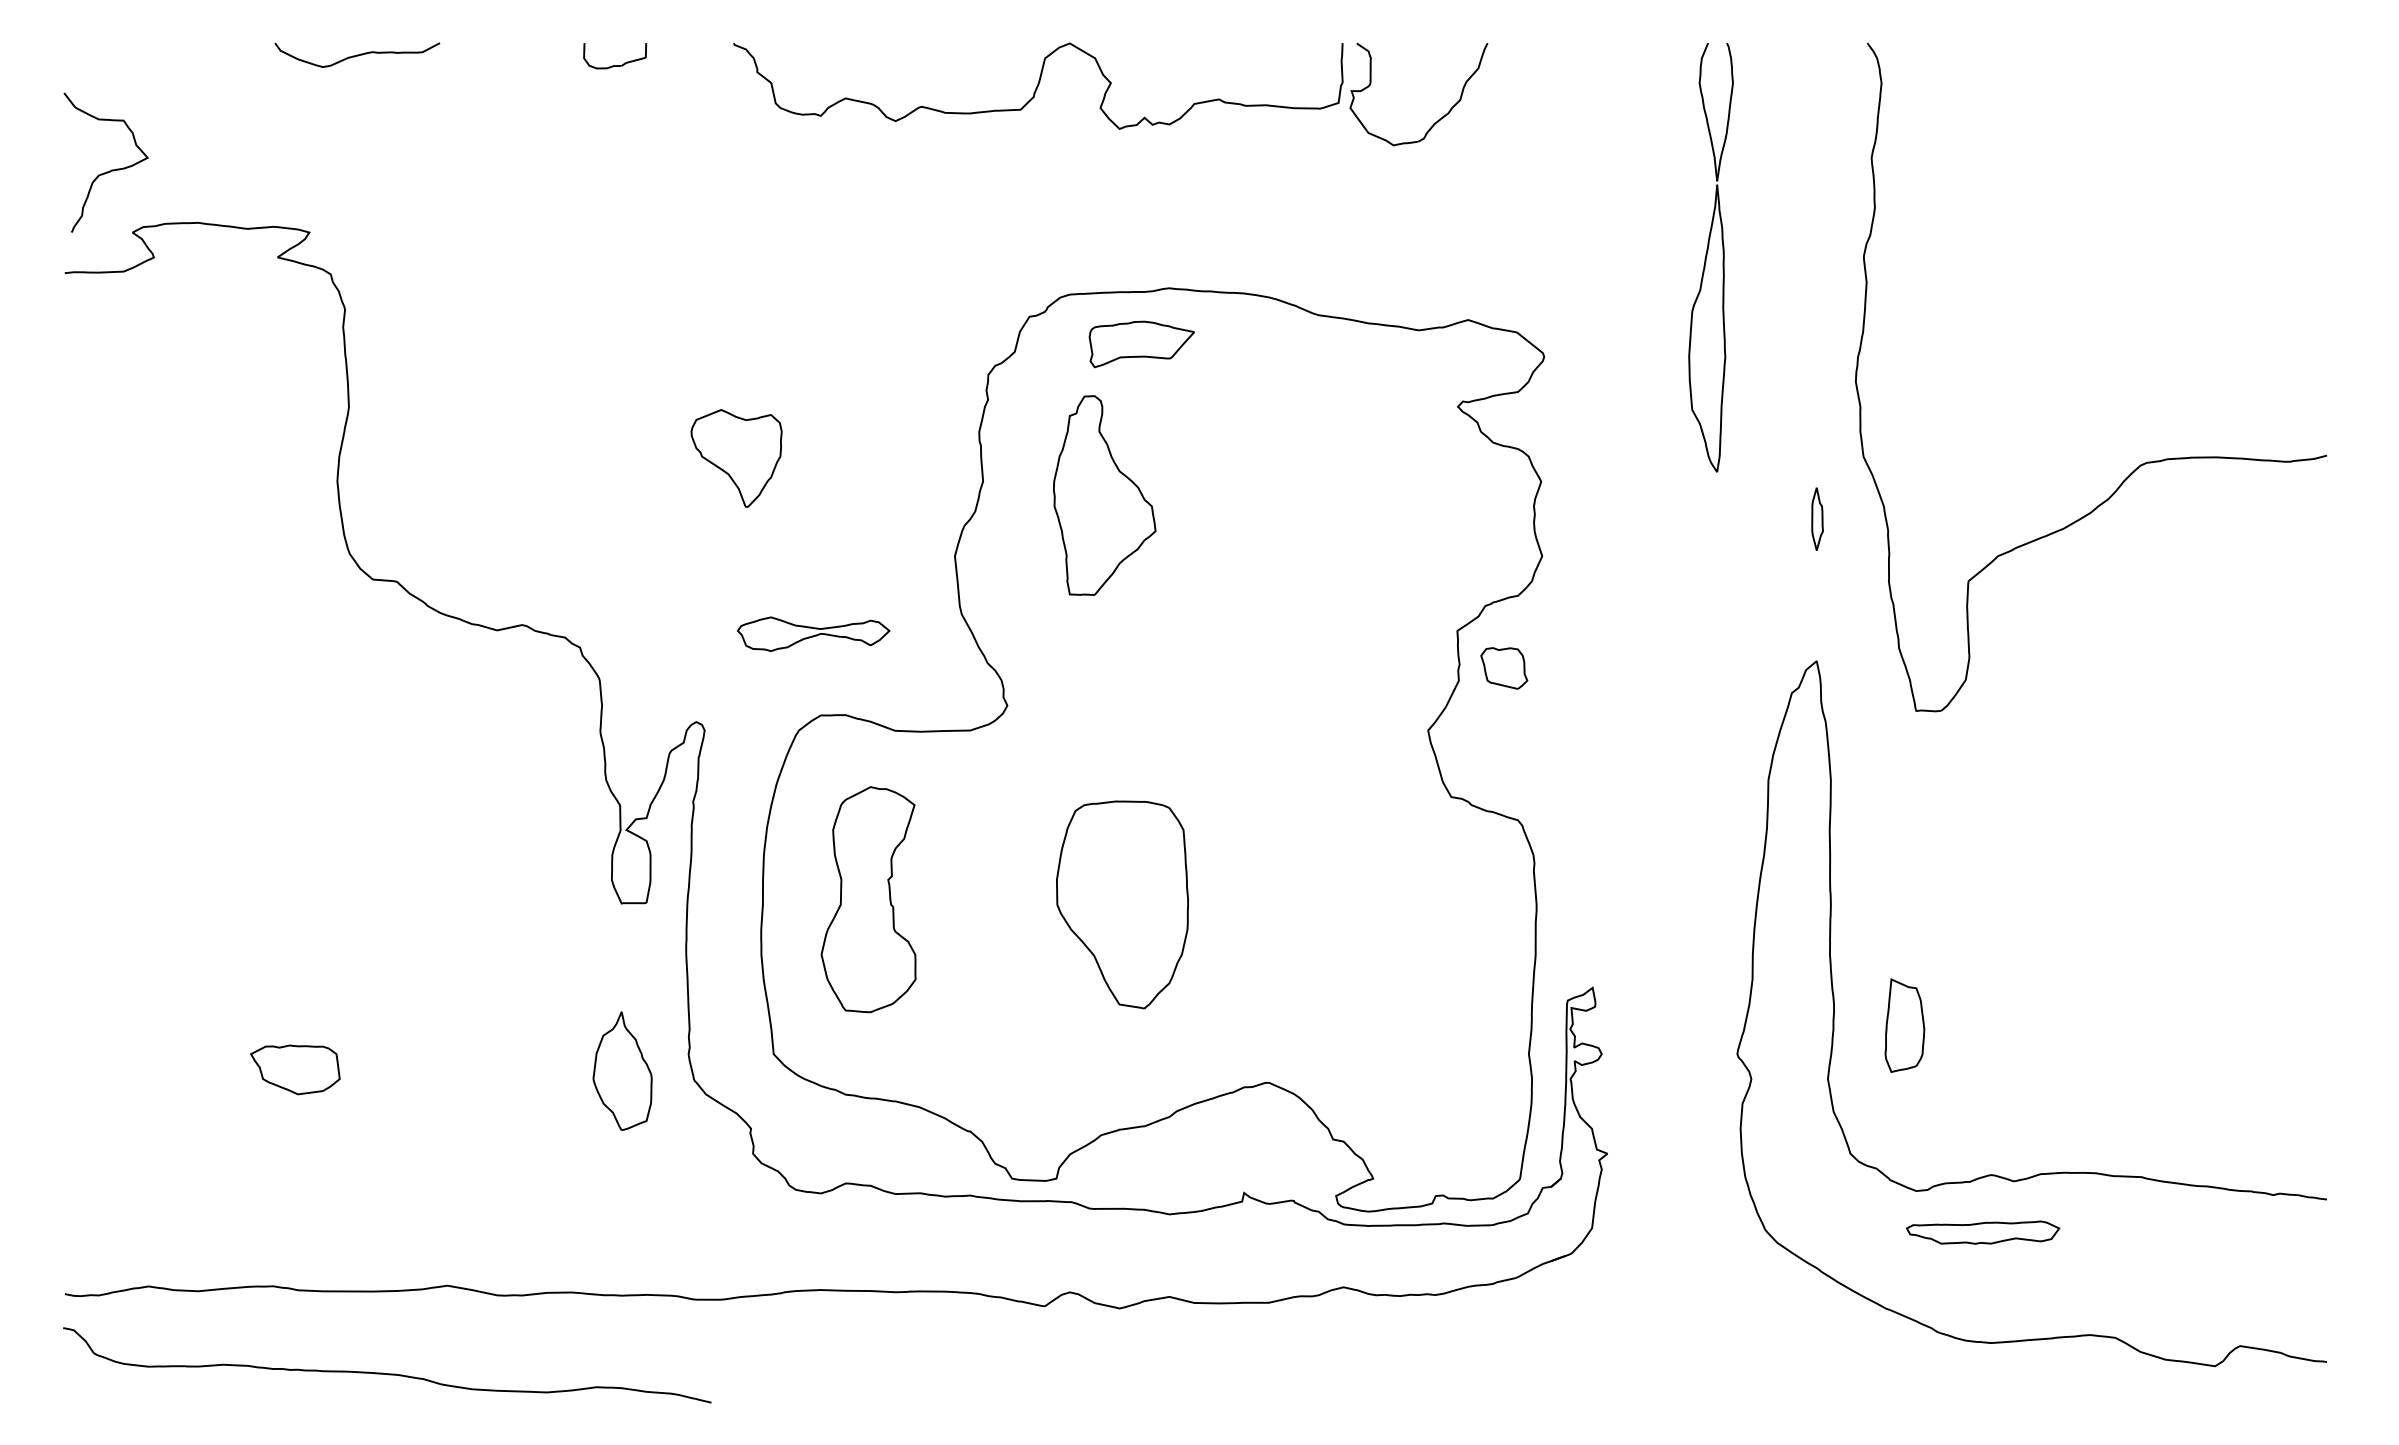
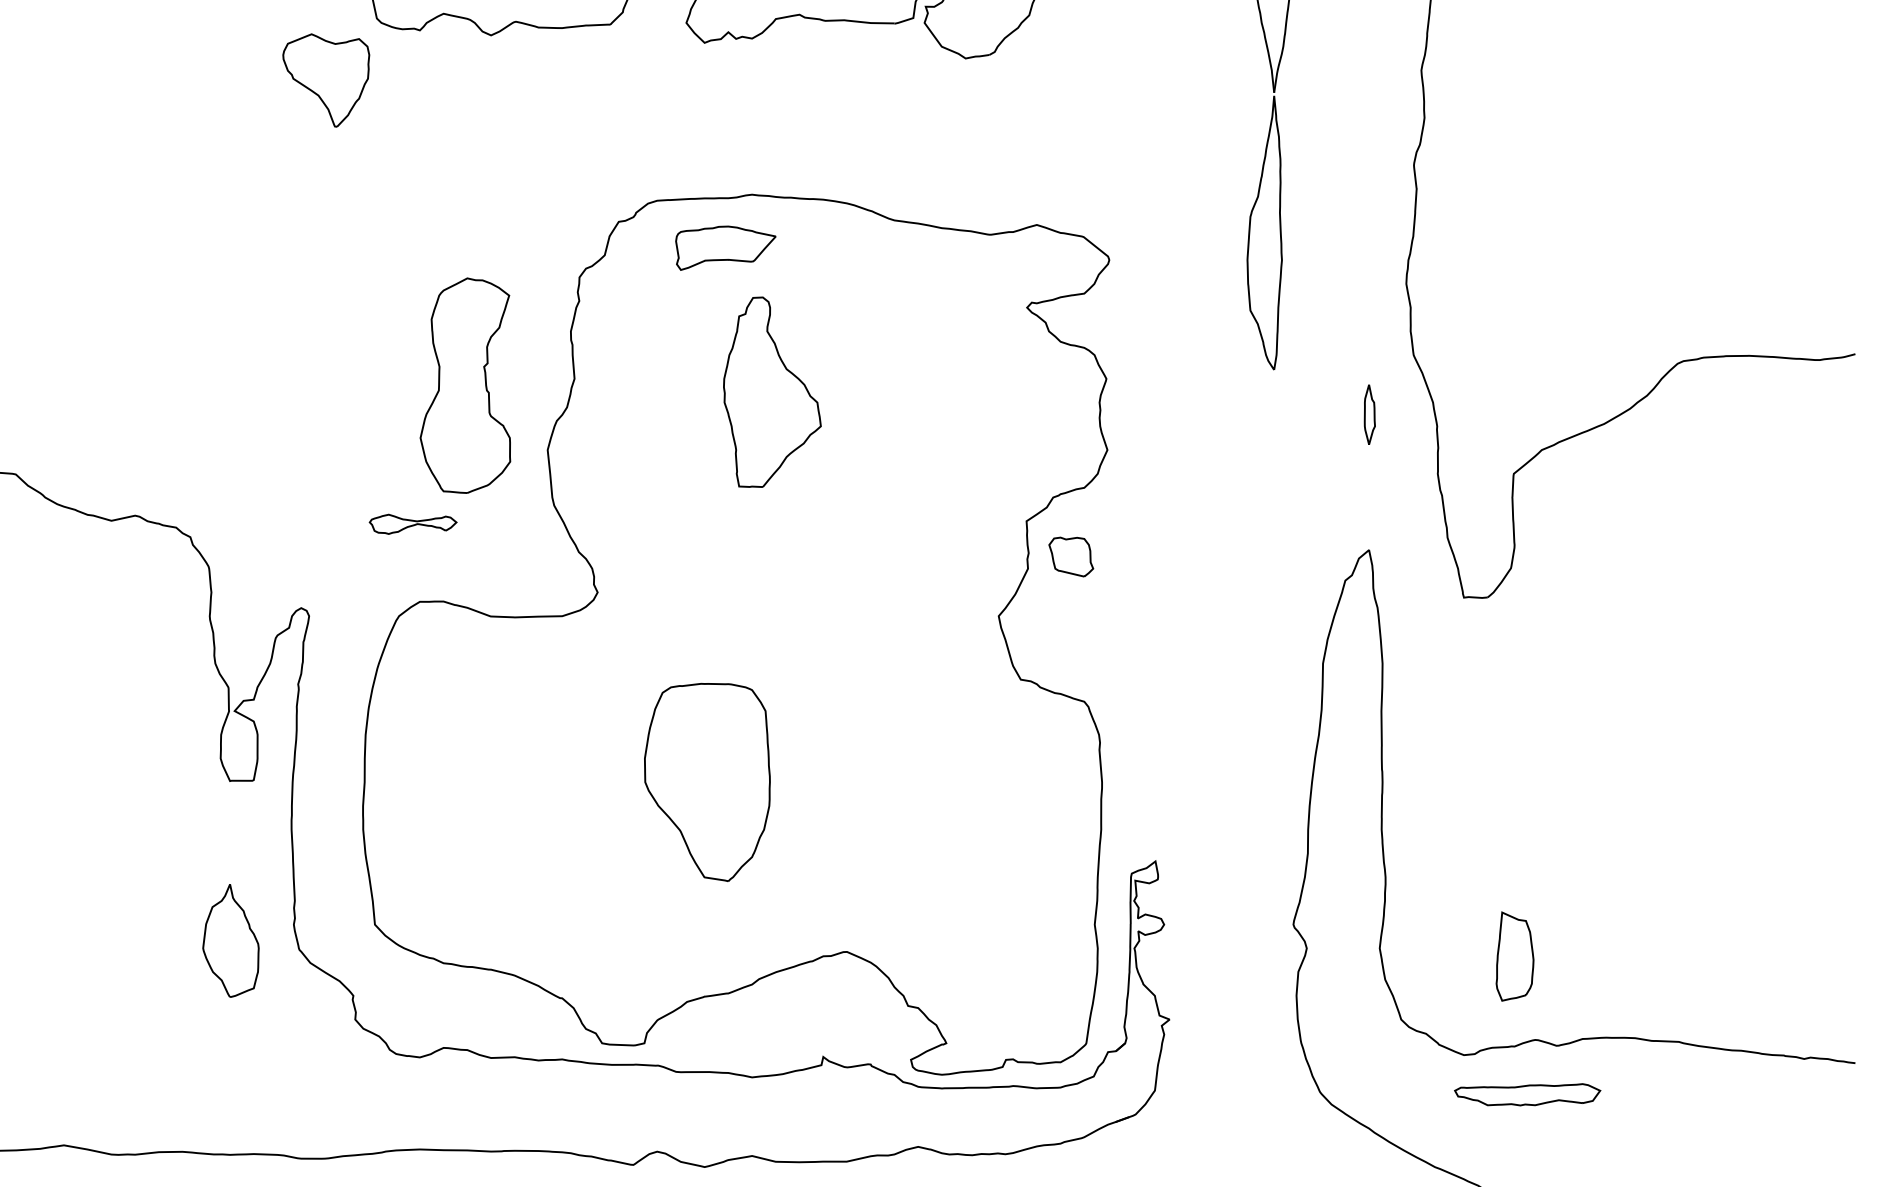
part: (736, 458) -> (326, 80), moved
part: (1104, 495) -> (772, 392), moved
part: (813, 633) -> (412, 523), size x0.6
part: (868, 899) -> (465, 385), moved
part: (1904, 1025) -> (1514, 956), moved

